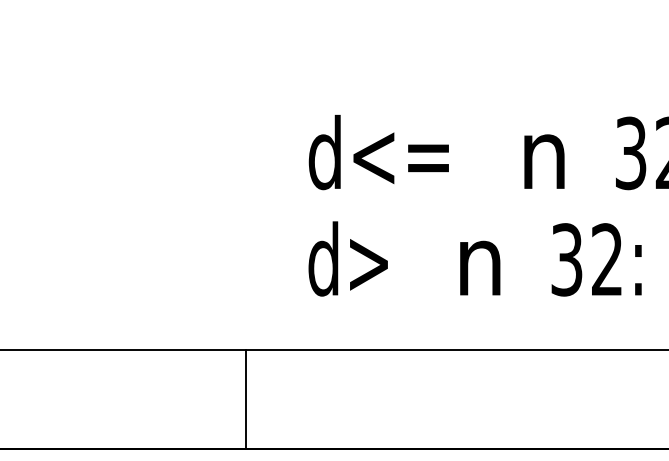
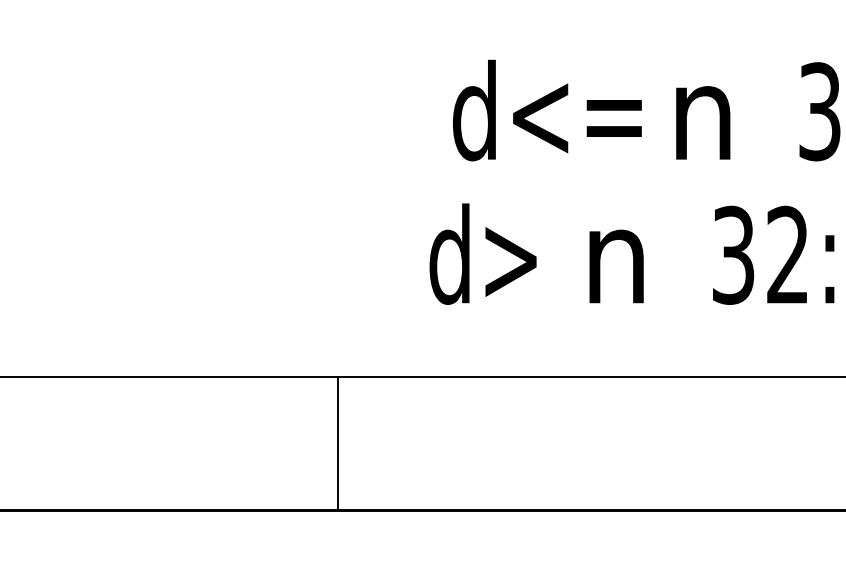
text: (378, 152) -> (546, 110), moved
text: (347, 258) -> (482, 253), moved
line: (245, 399) -> (337, 443), moved

